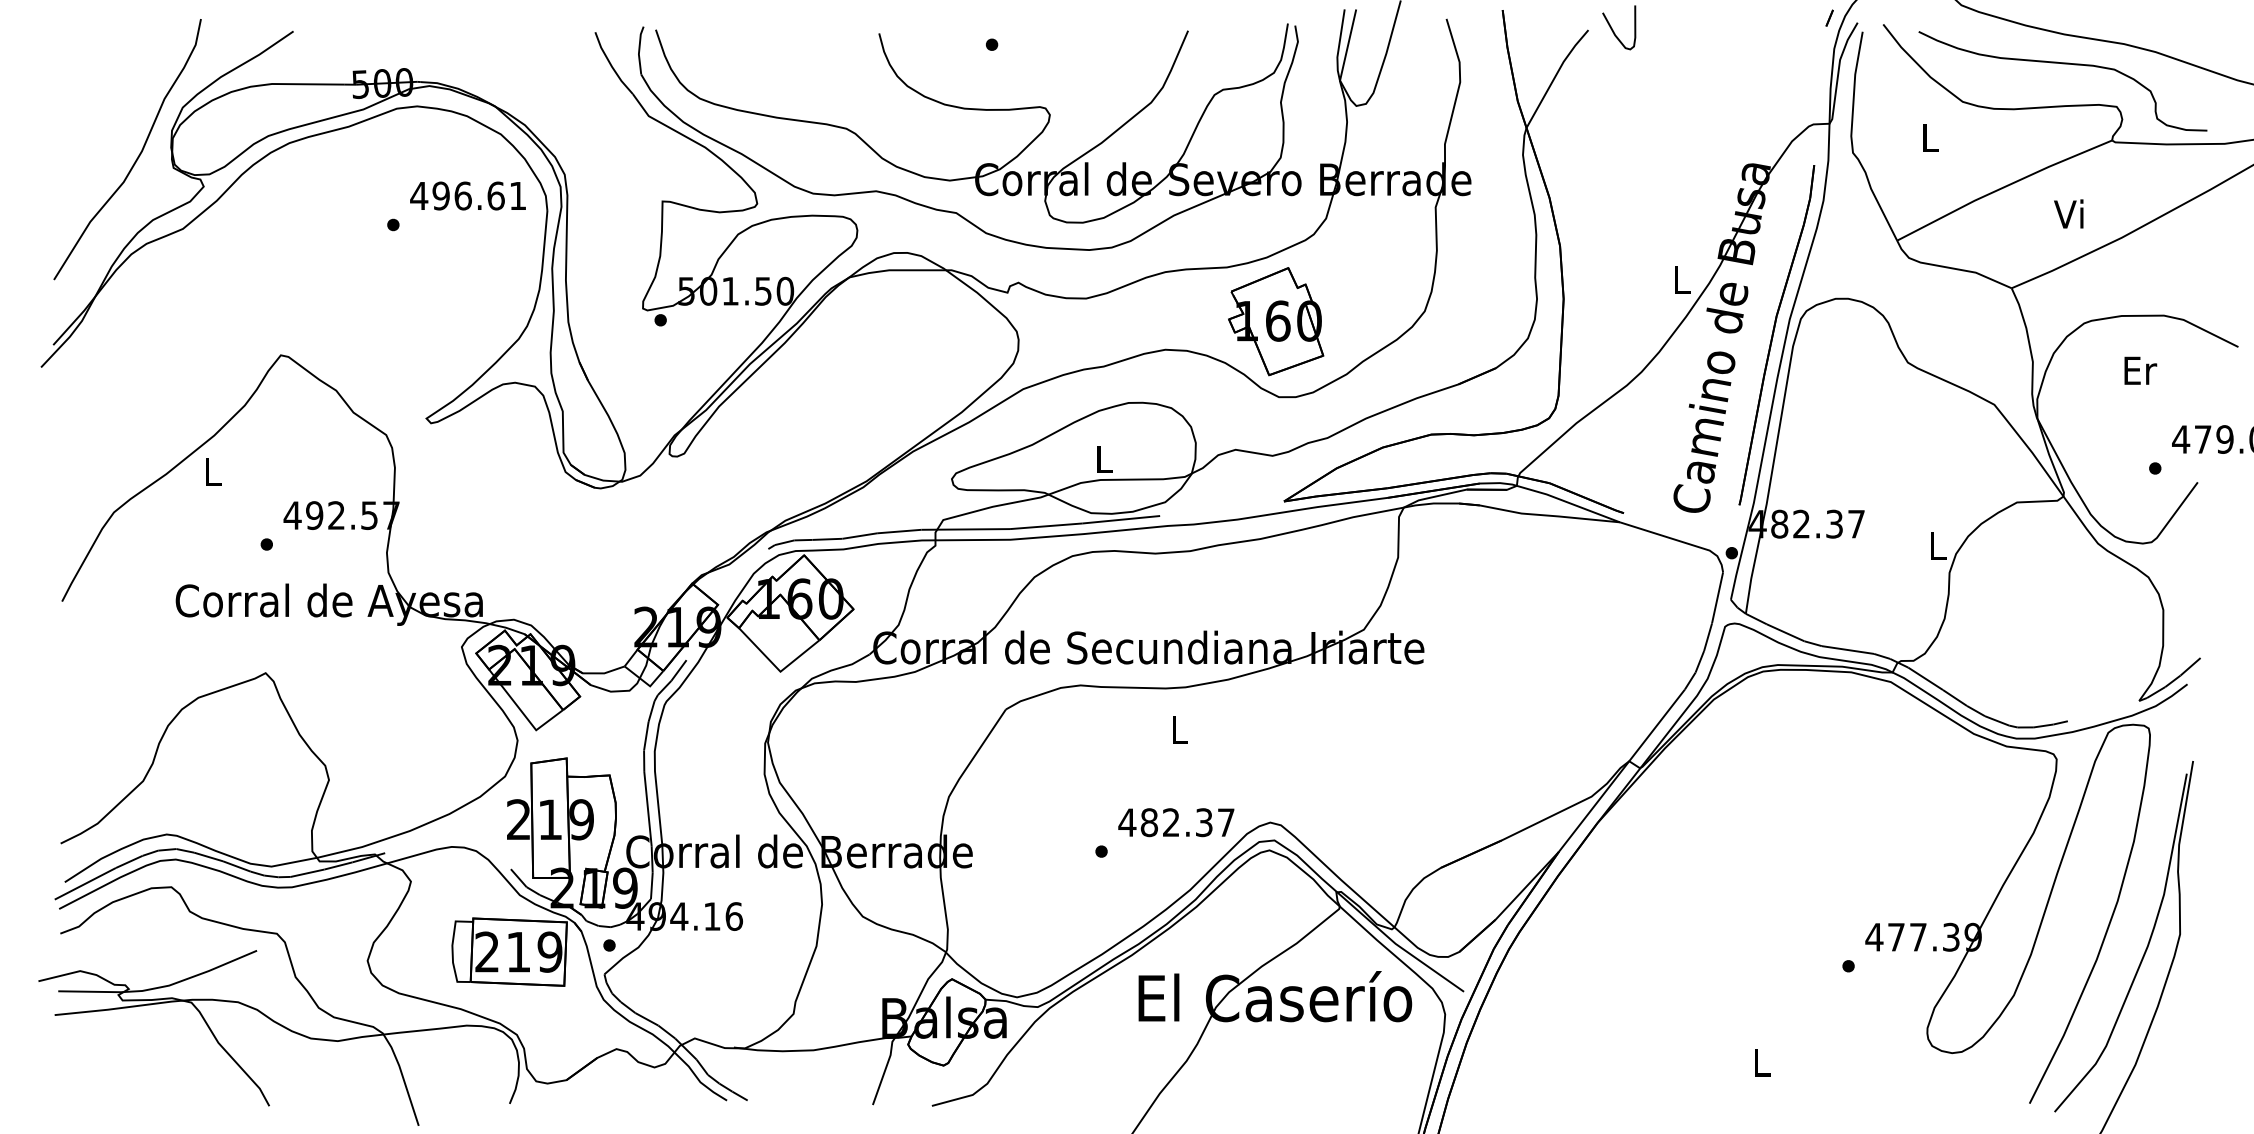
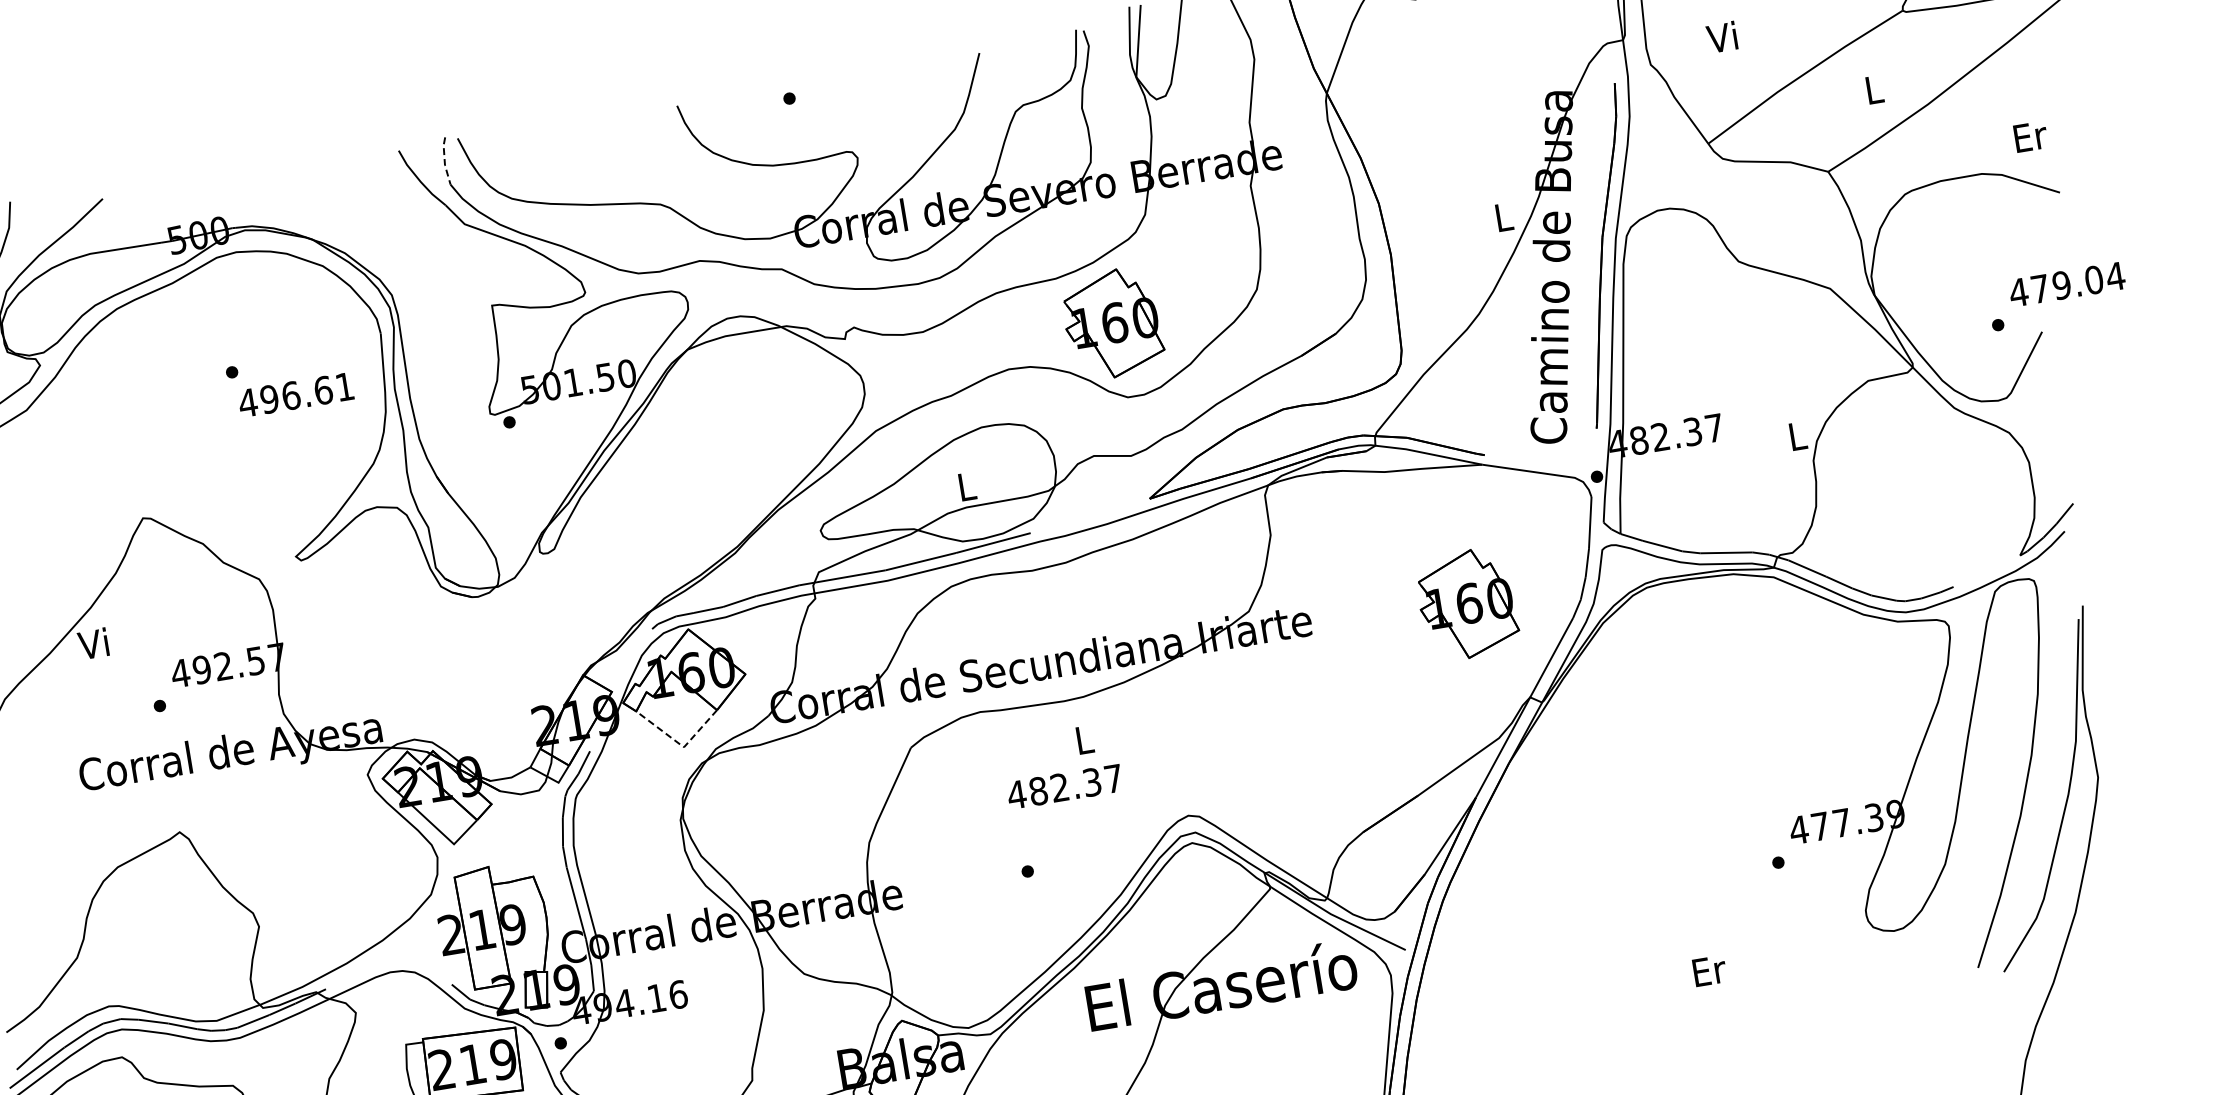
line: (639, 50) -> (444, 161), solid -> dashed
text: (1927, 136) -> (1721, 36), L -> Vi
text: (467, 195) -> (295, 394), moved
text: (2068, 213) -> (1871, 89), Vi -> L
text: (2140, 370) -> (2030, 136), moved
text: (210, 471) -> (92, 643), L -> Vi
part: (1582, 658) -> (1467, 604), added
line: (777, 668) -> (680, 744), solid -> dashed
text: (1176, 822) -> (1065, 786), moved
text: (1762, 1062) -> (1709, 970), L -> Er

